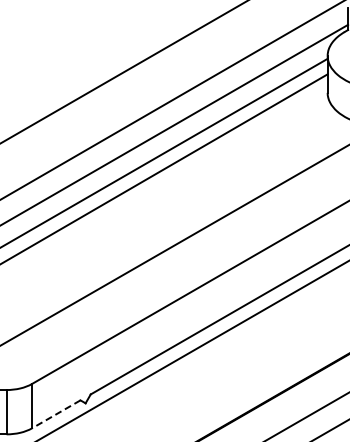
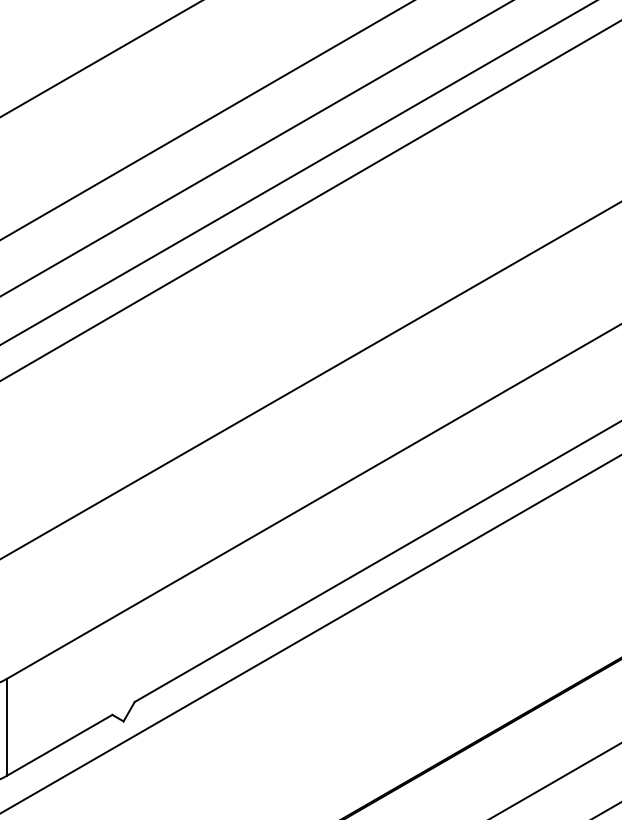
line: (56, 414) -> (59, 745), dashed -> solid

